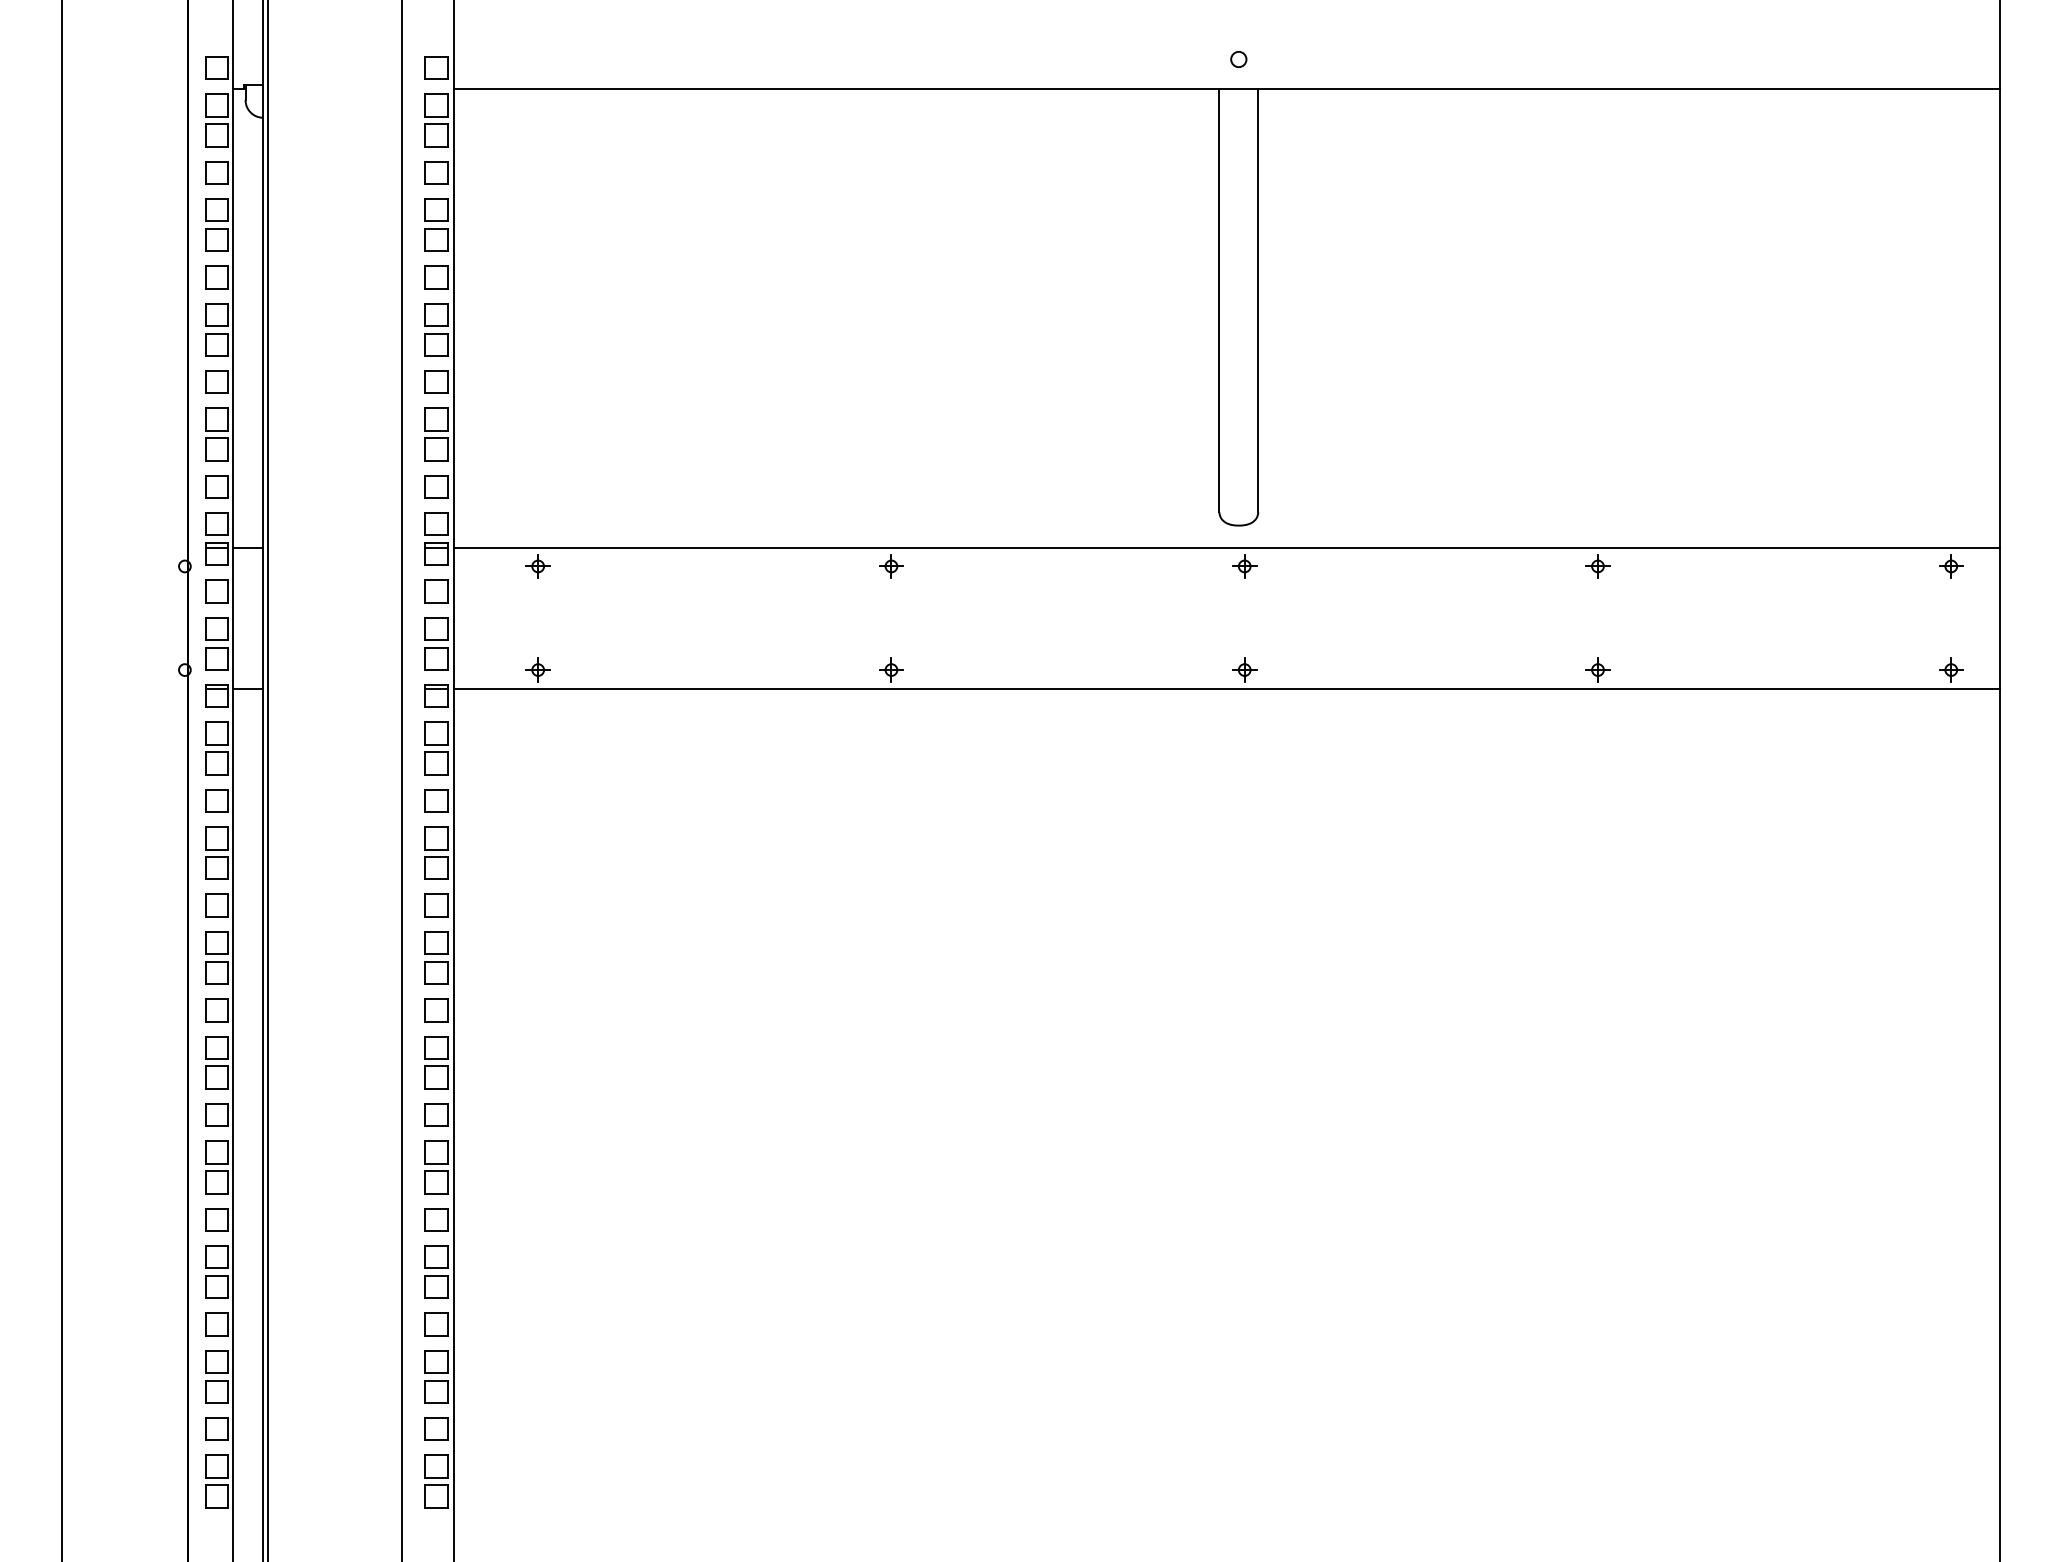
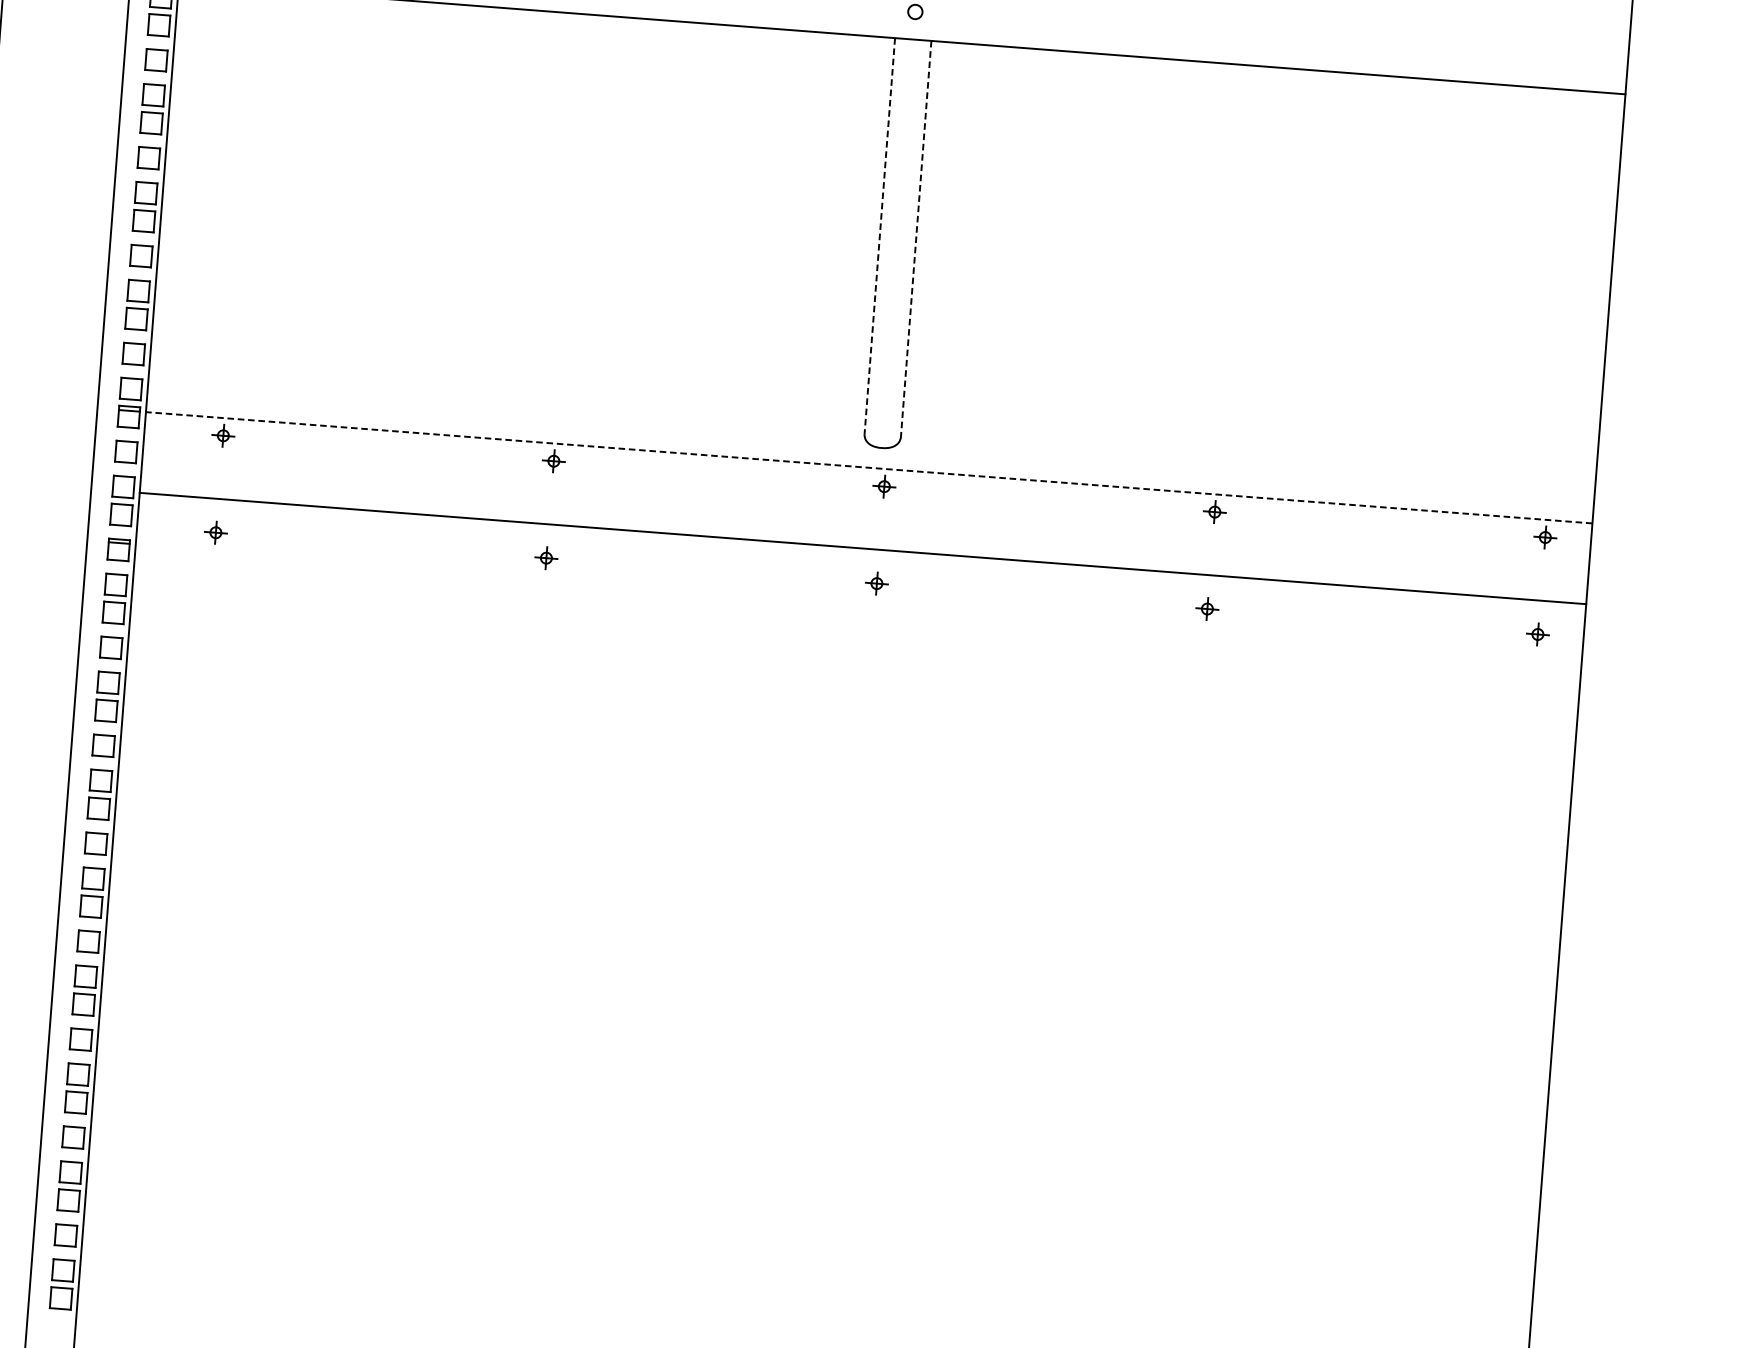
line: (1219, 300) -> (879, 236), solid -> dashed
line: (1258, 300) -> (916, 238), solid -> dashed
line: (1226, 547) -> (868, 467), solid -> dashed
line: (1226, 688) -> (862, 548), moved

